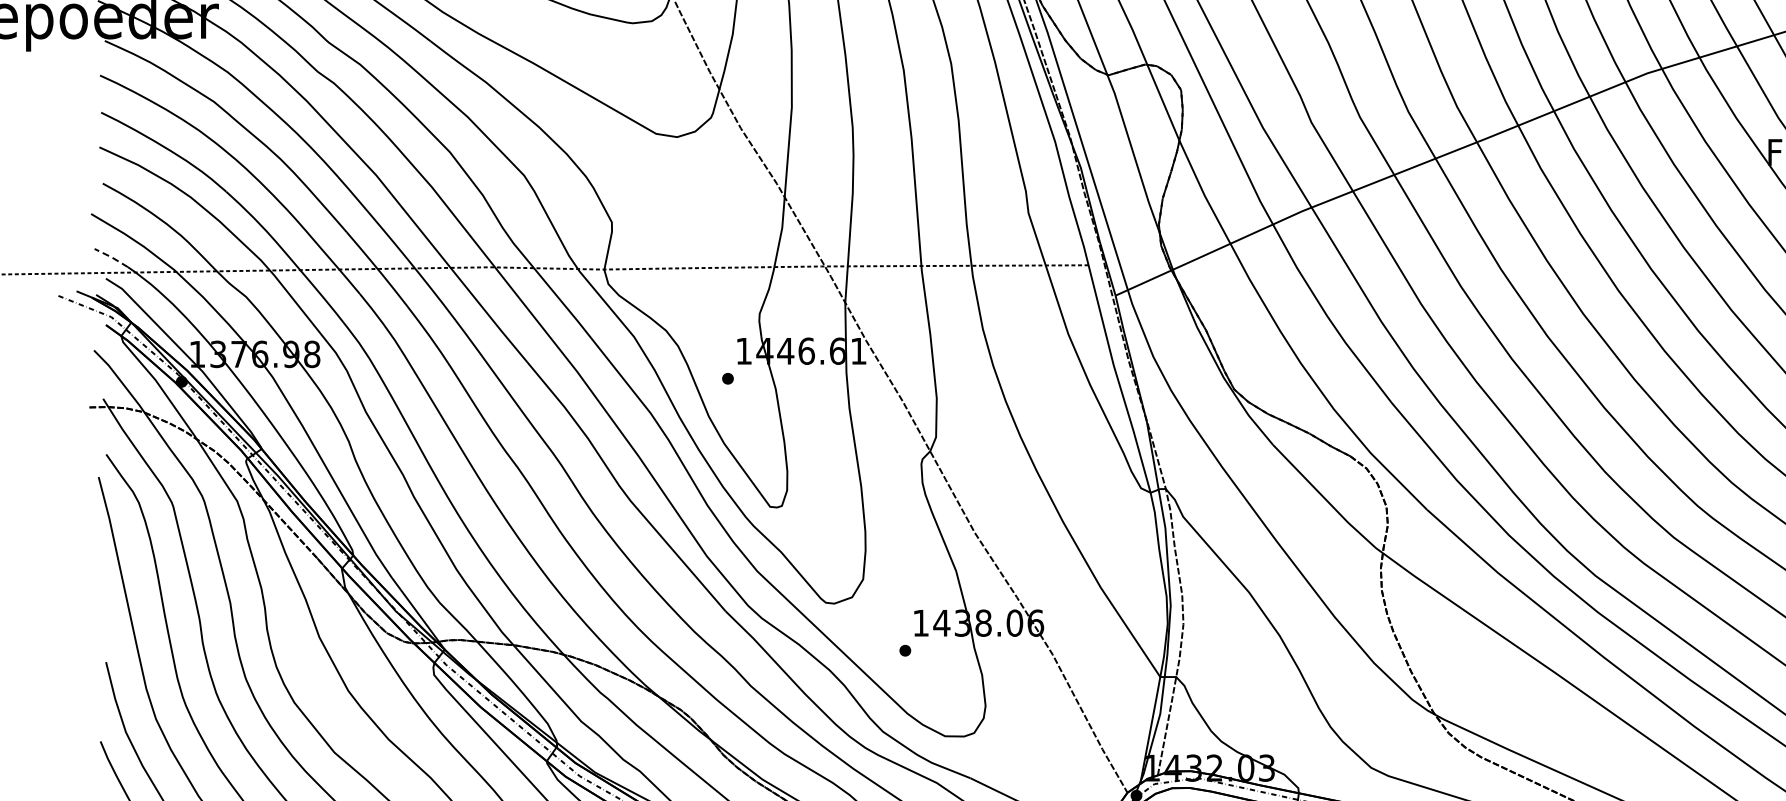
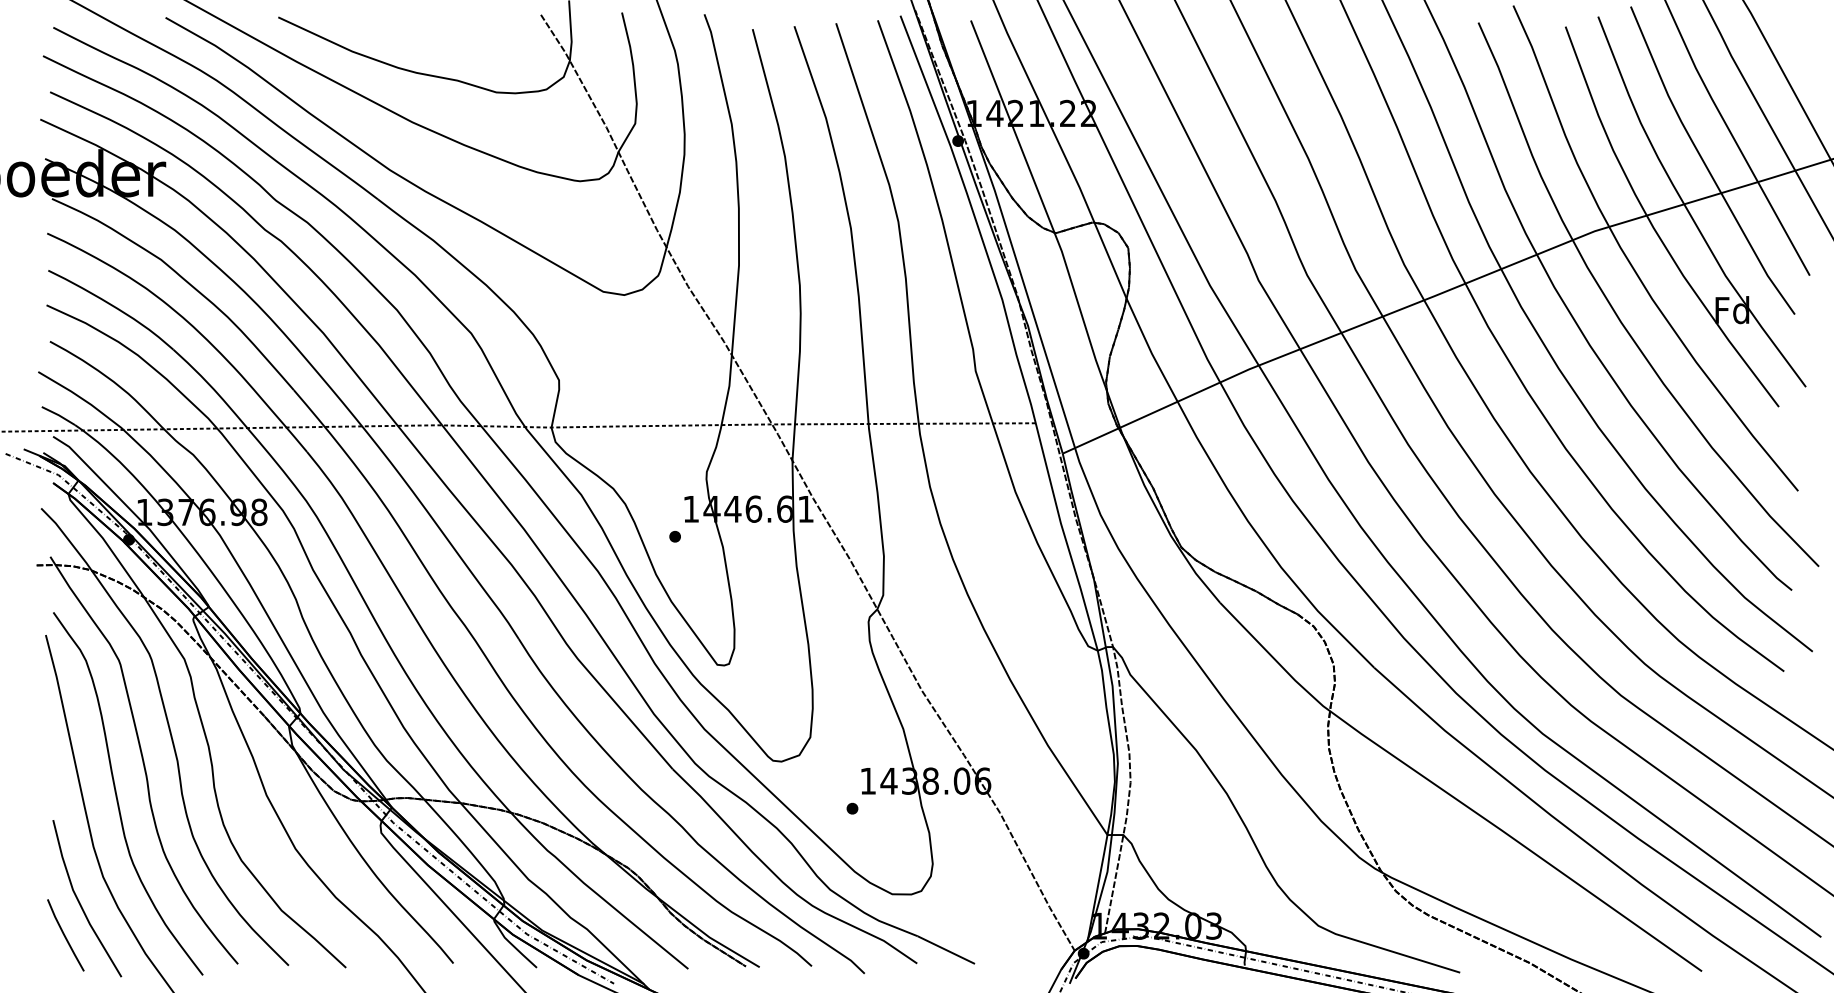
line: (111, 257) -> (58, 415), dashed -> solid

